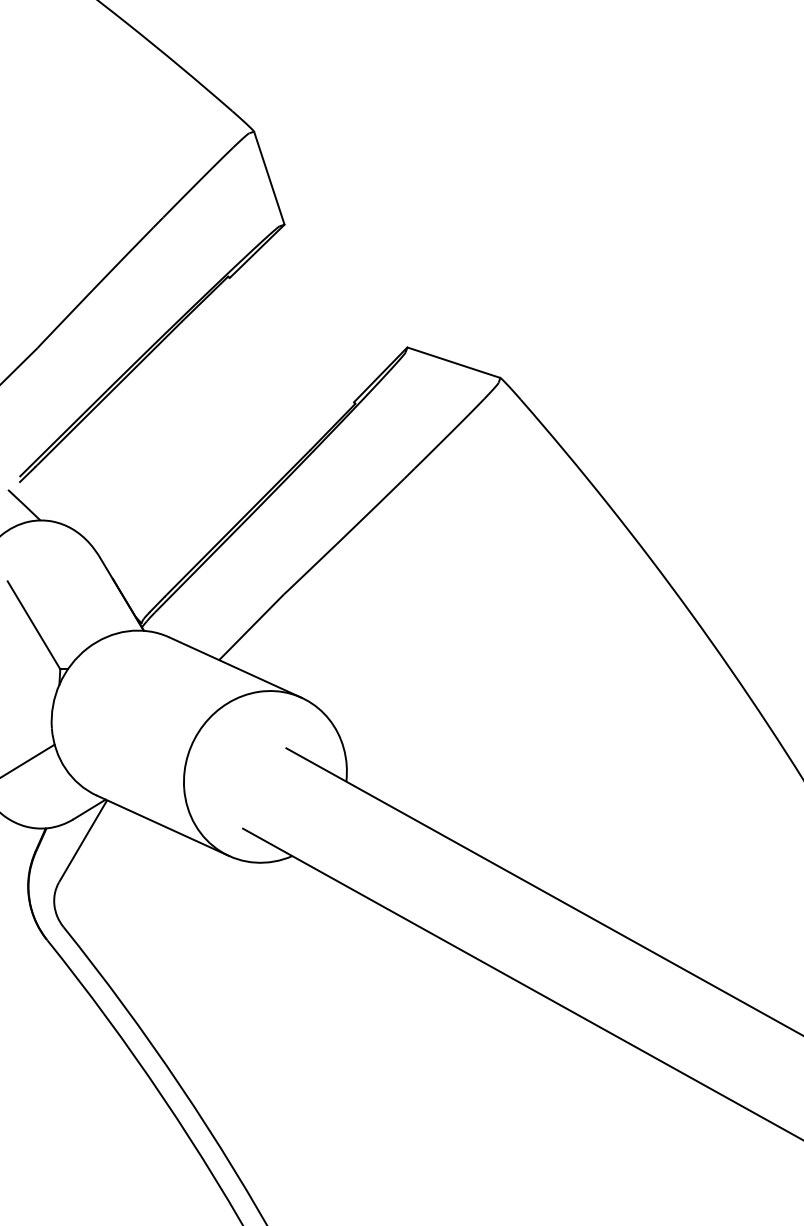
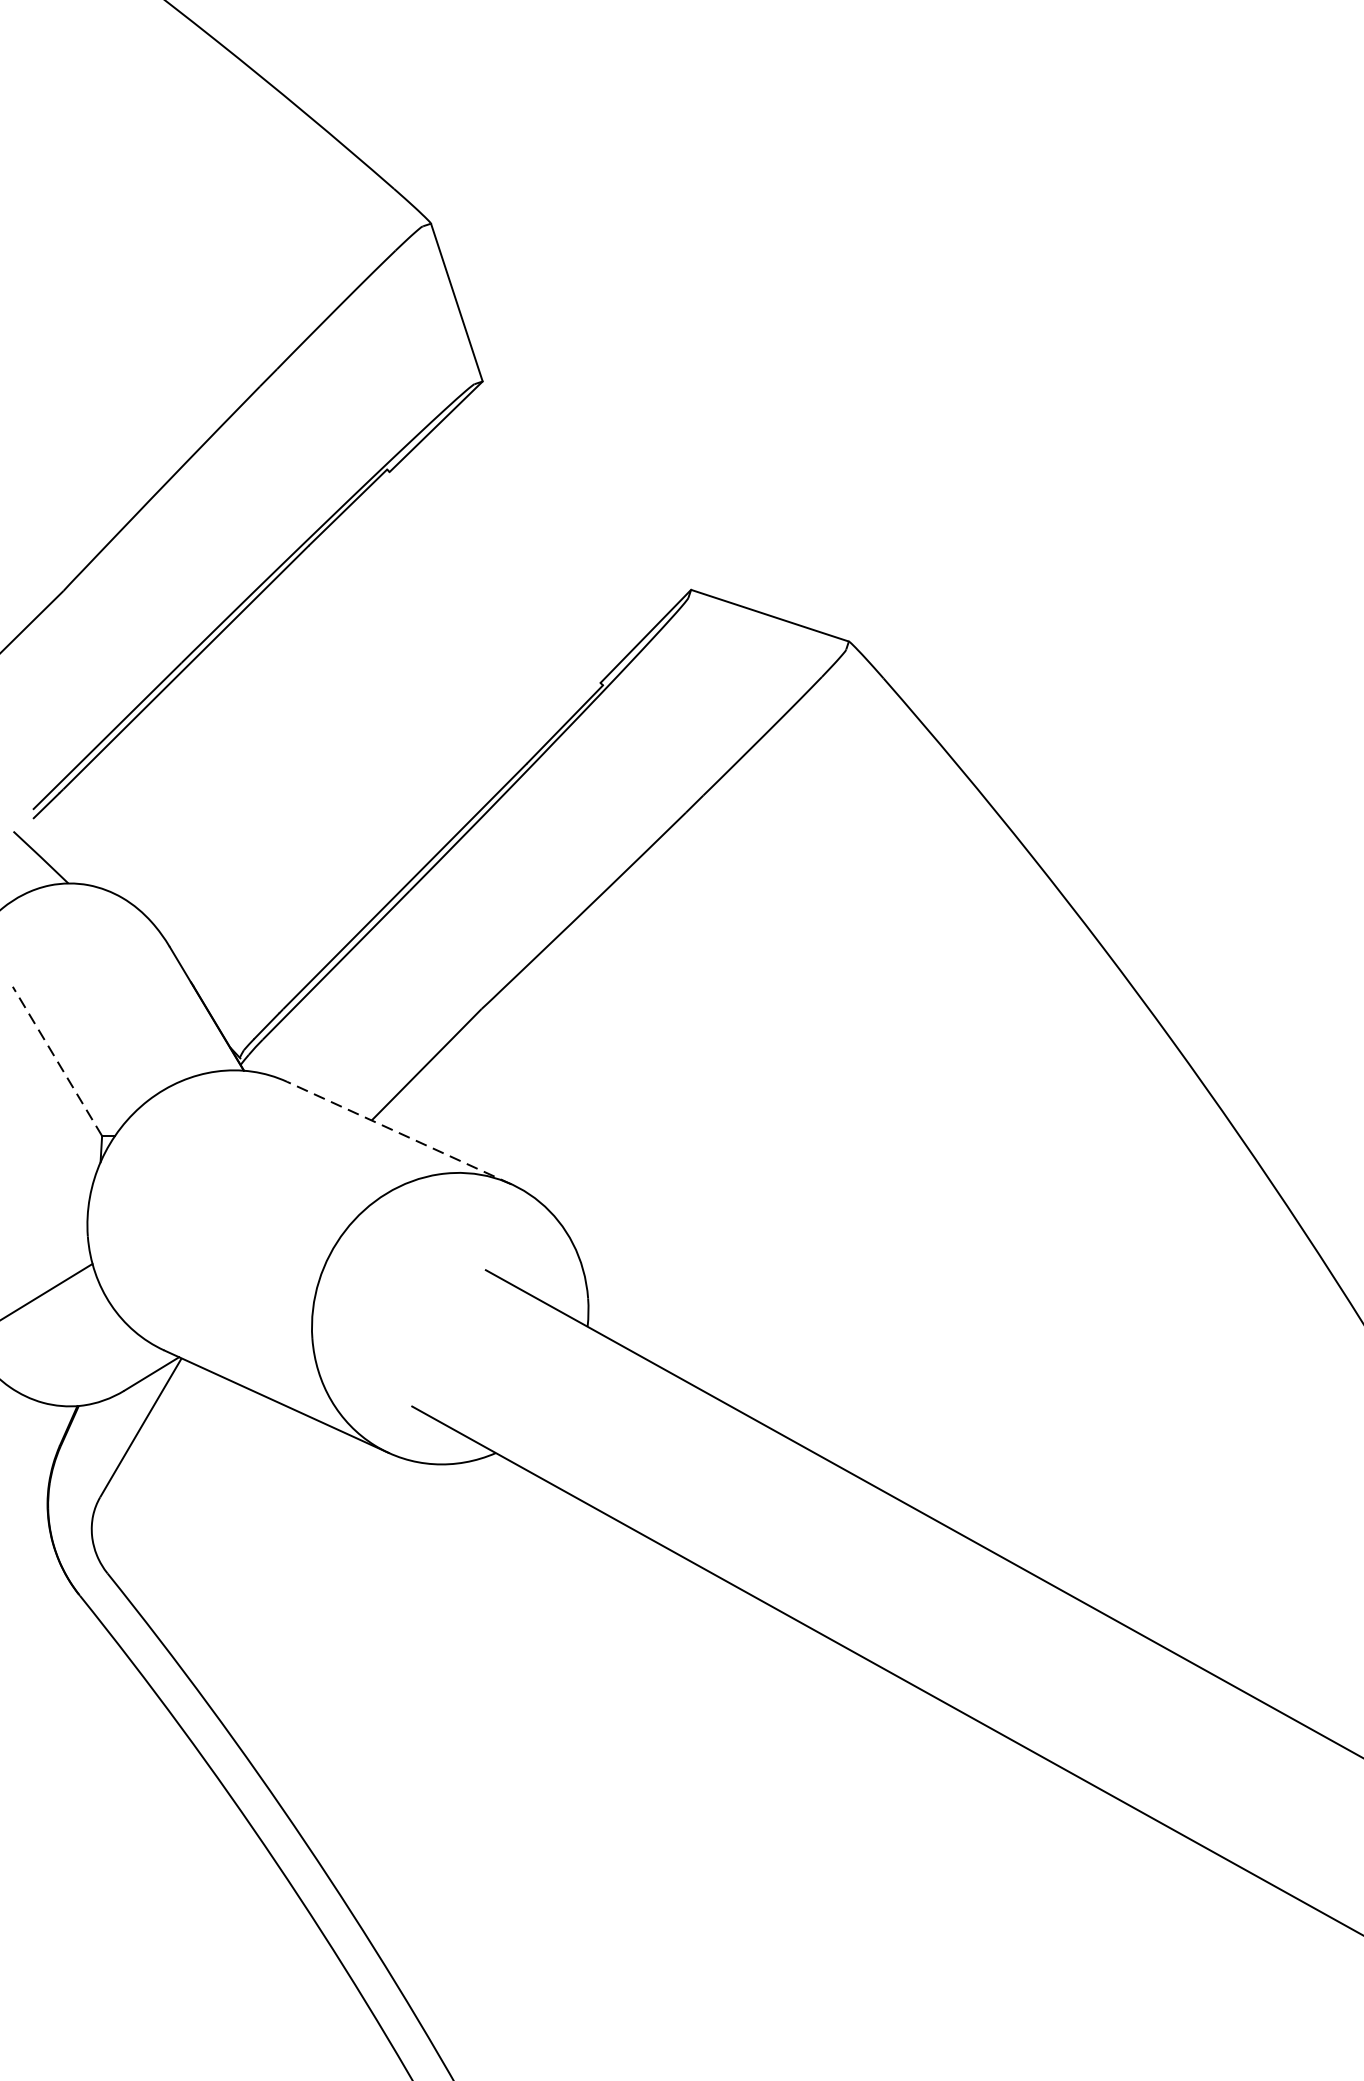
line: (33, 624) -> (56, 1060), solid -> dashed
line: (235, 667) -> (399, 1132), solid -> dashed

